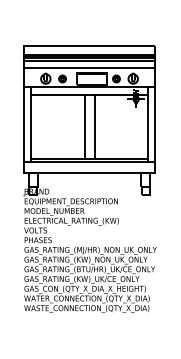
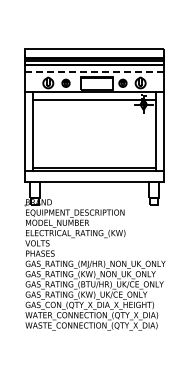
line: (88, 68) -> (93, 72), solid -> dashed
line: (84, 127) -> (89, 134), removed
line: (95, 127) -> (100, 134), removed

